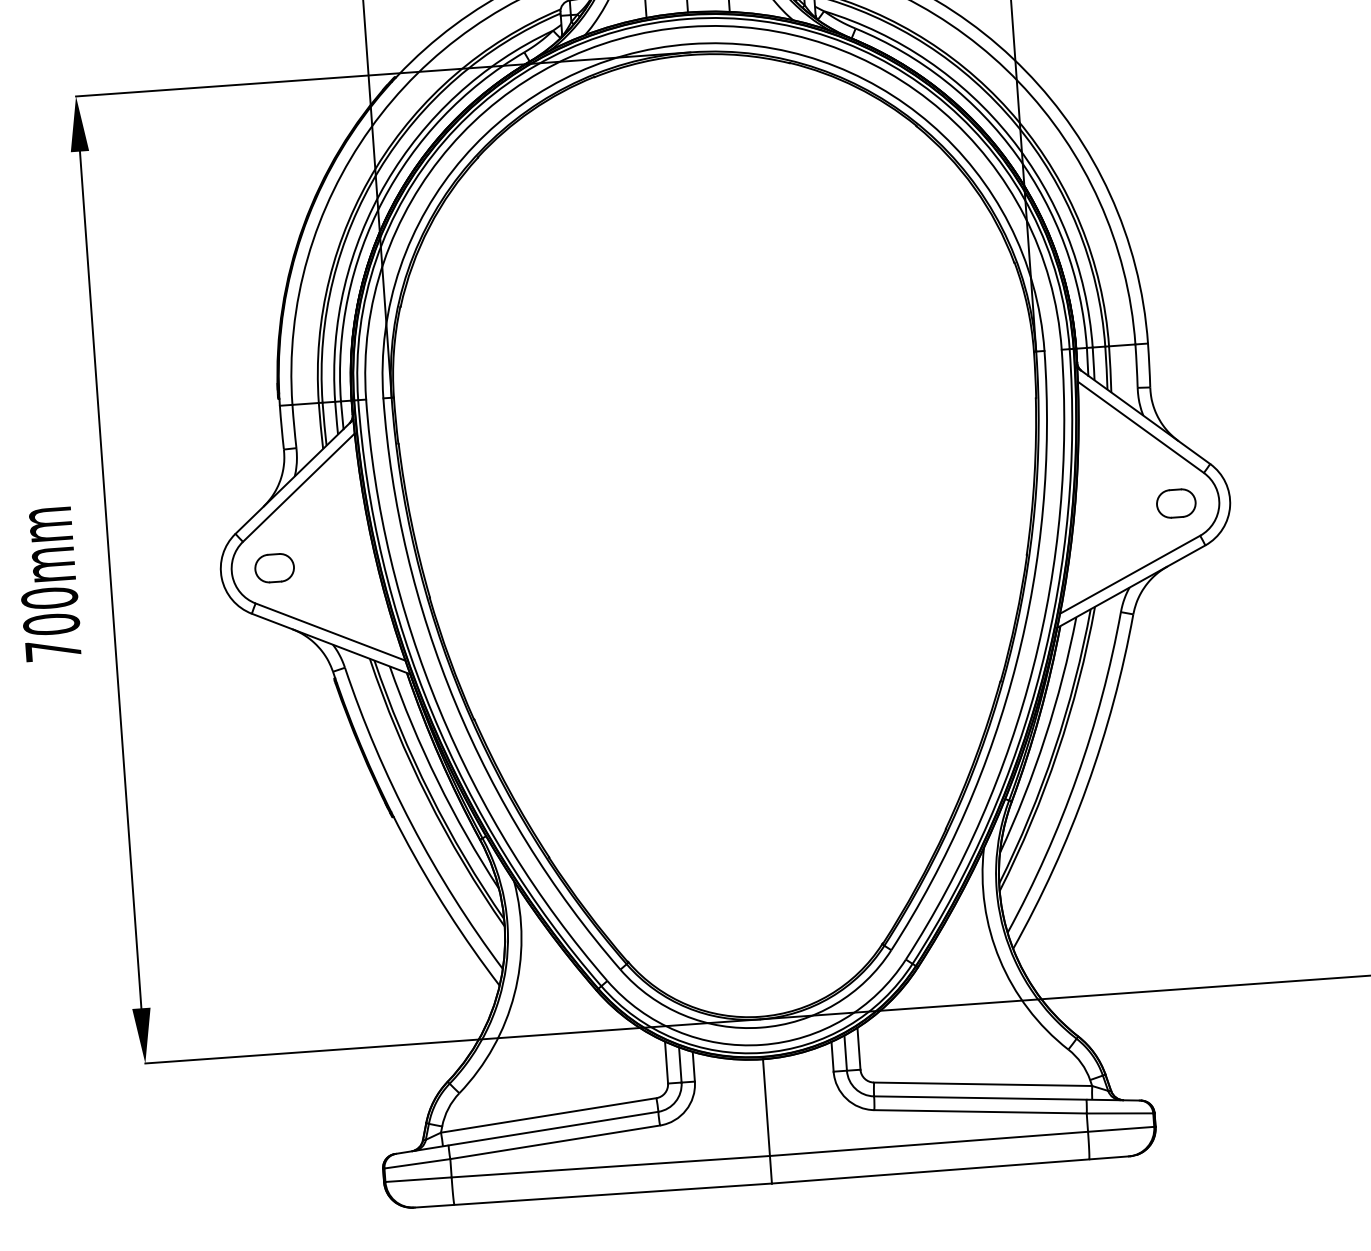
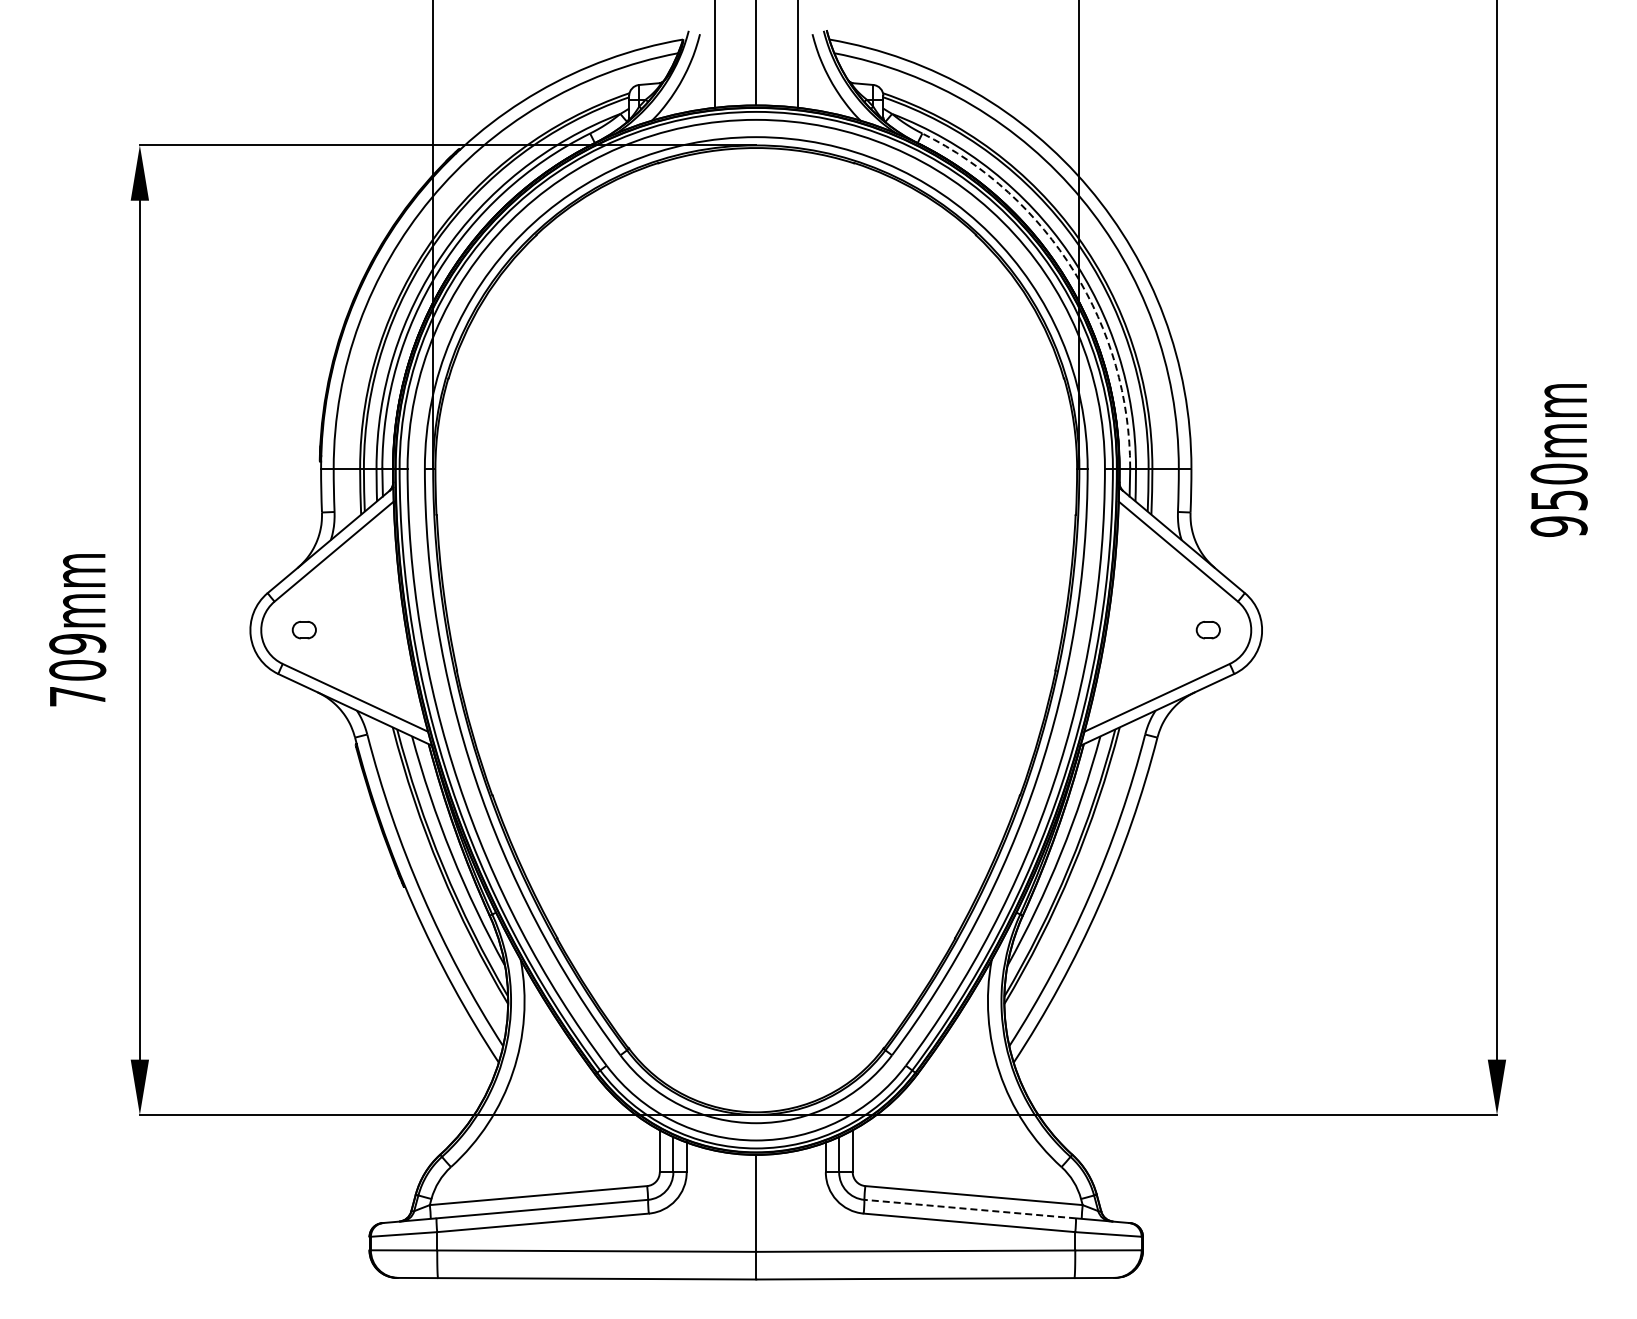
arc: (1017, 155) -> (1074, 271), solid -> dashed
part: (1176, 502) -> (1208, 629), size x0.6
part: (274, 567) -> (304, 629), size x0.6
text: (49, 597) -> (77, 643), 700mm -> 709mm
line: (979, 1098) -> (969, 1209), solid -> dashed

